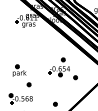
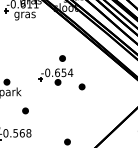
part: (62, 68) -> (61, 72), moved

